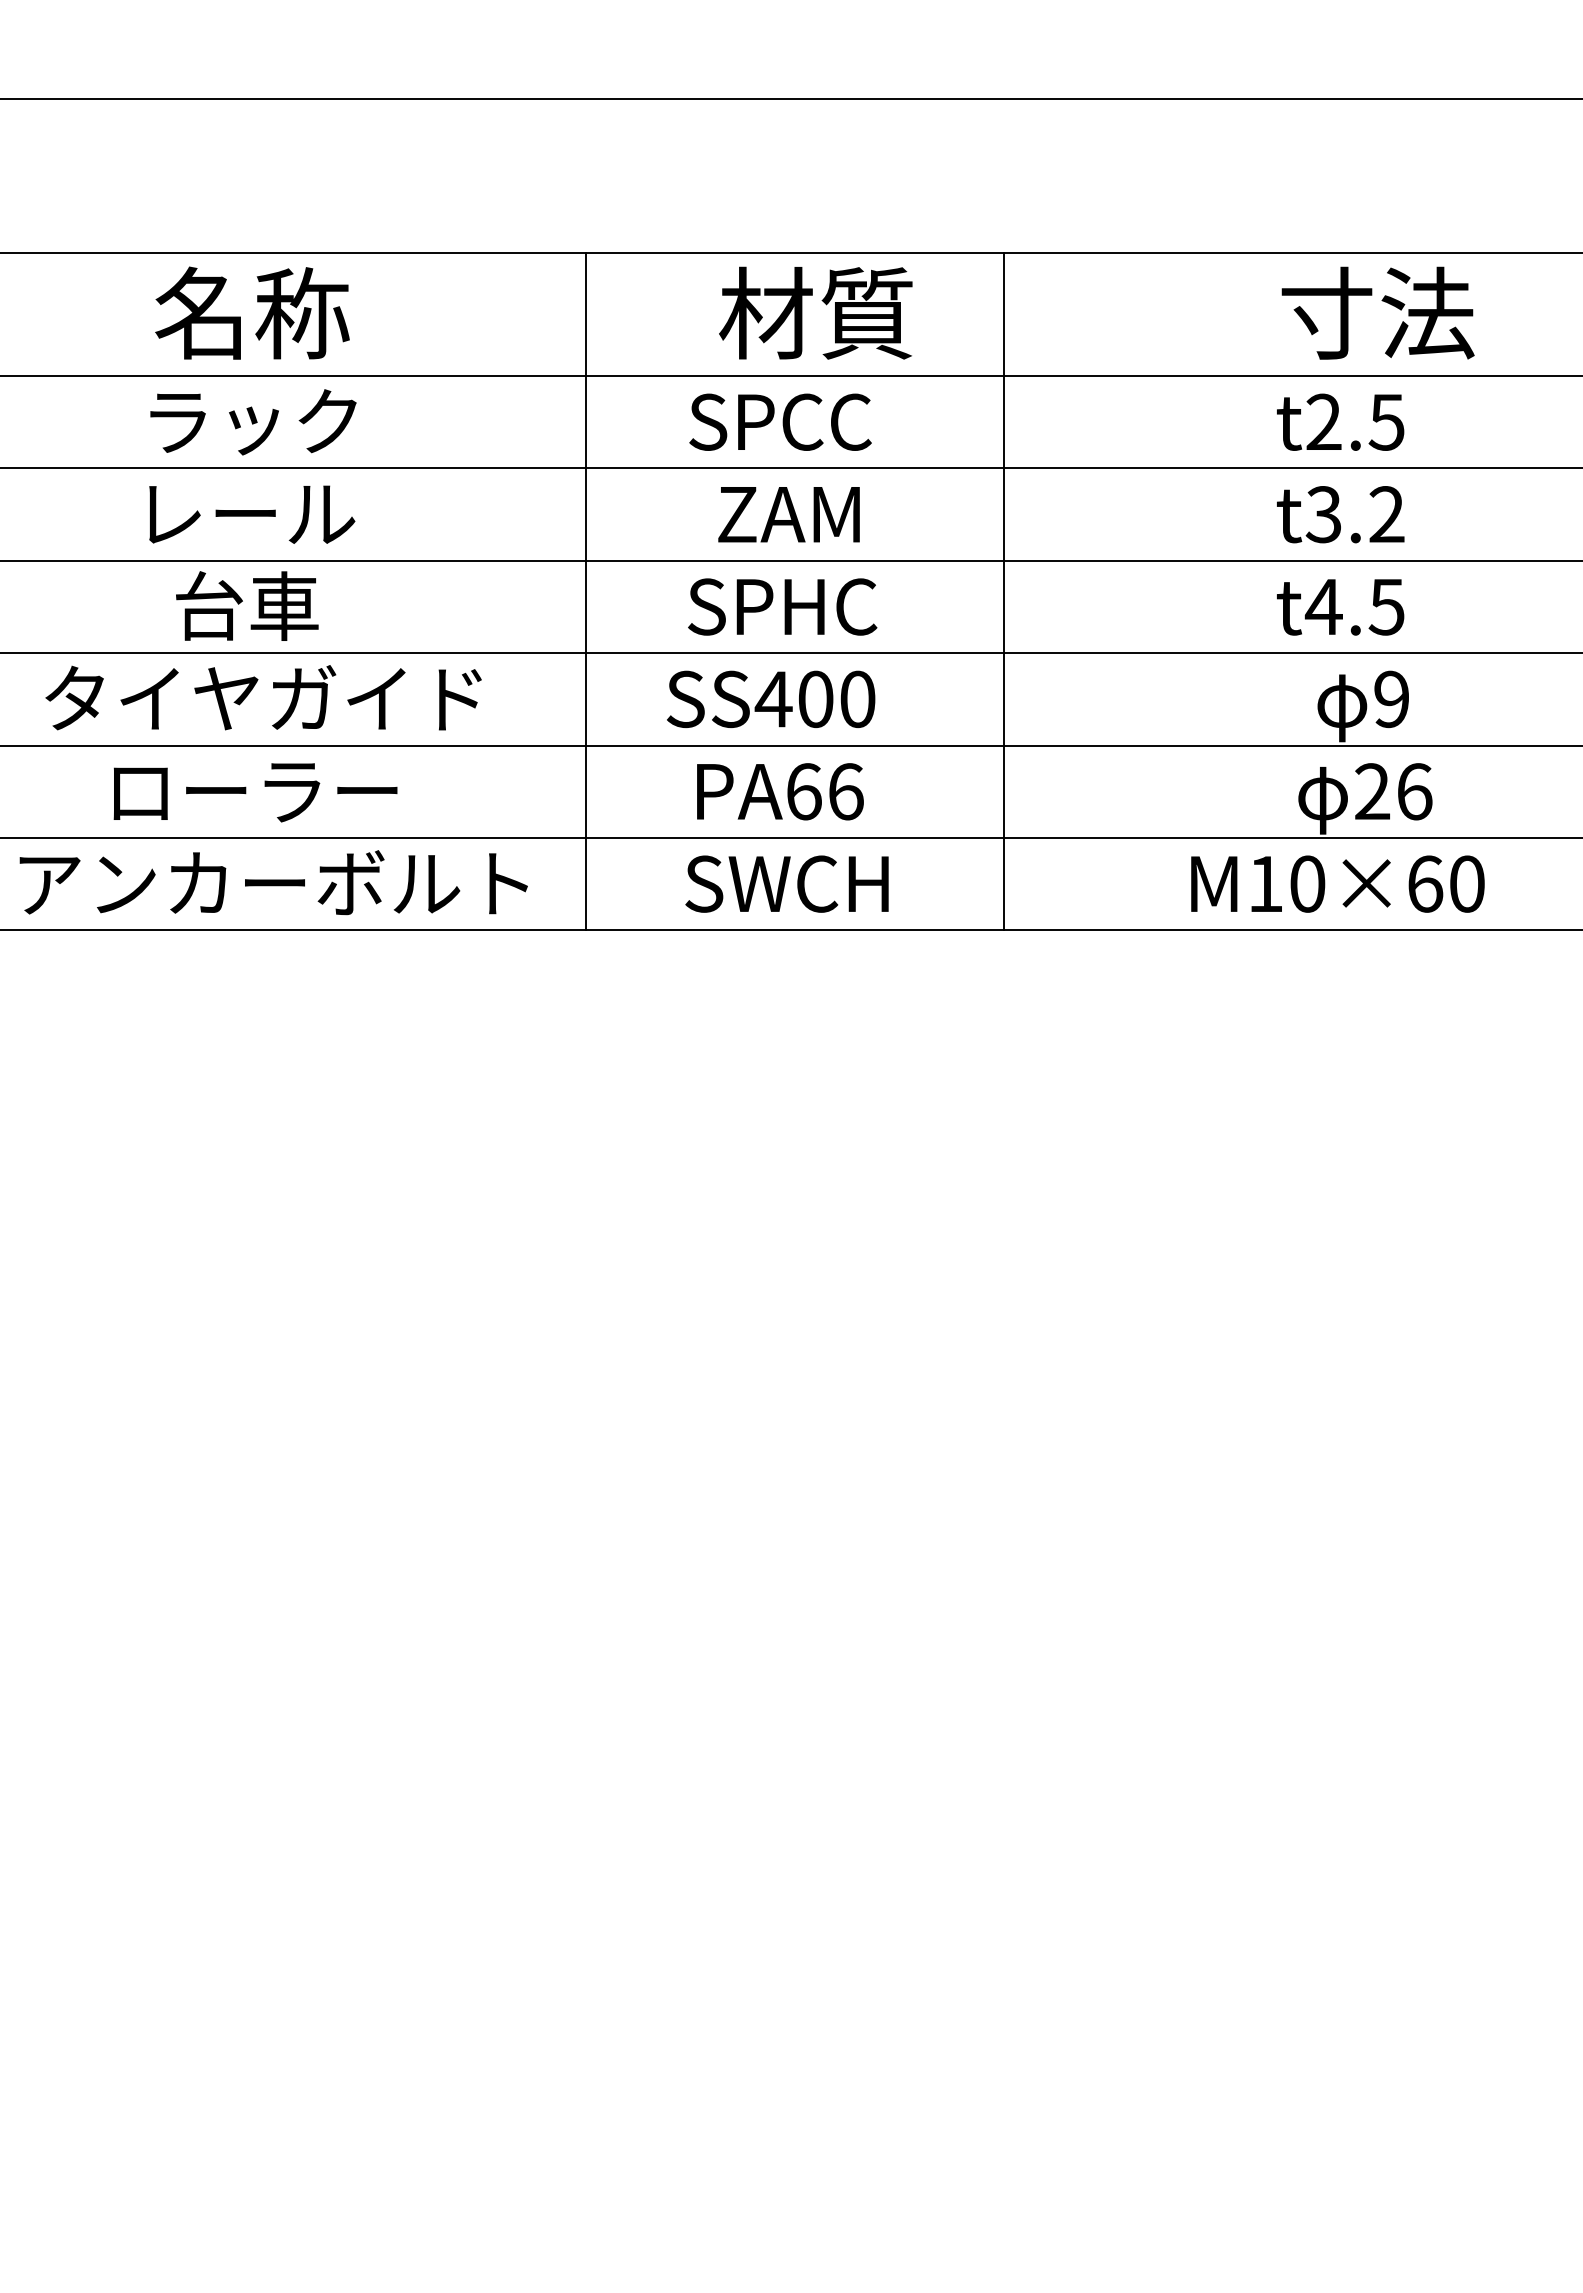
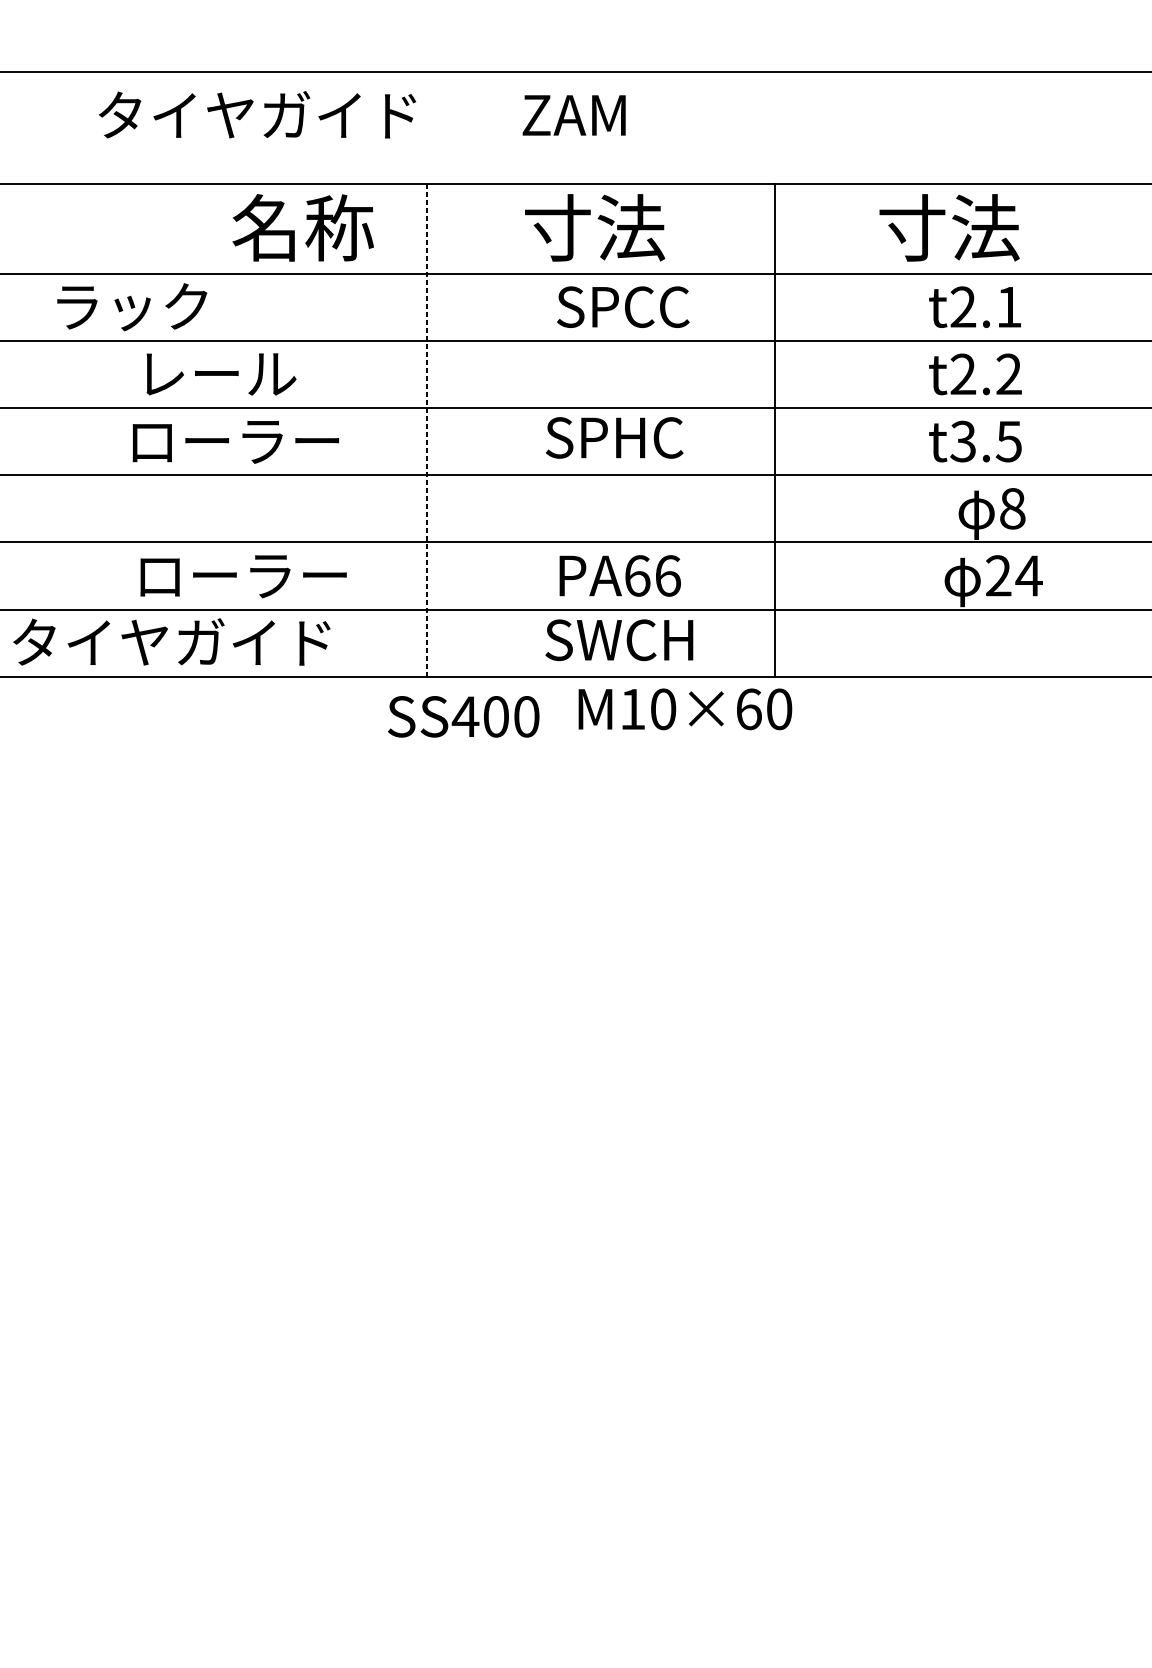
text: (252, 312) -> (303, 227), moved
text: (816, 312) -> (594, 227), 材質 -> 寸法
text: (1377, 312) -> (949, 227), moved
text: (780, 421) -> (623, 306), moved
text: (253, 422) -> (132, 307), moved
text: (1386, 422) -> (1008, 307), t2.5 -> t2.1
text: (252, 514) -> (221, 374), moved
text: (788, 514) -> (573, 115), moved
text: (1323, 514) -> (962, 374), t3.2 -> t2.2
line: (586, 591) -> (426, 430), solid -> dashed
line: (1003, 591) -> (774, 430), moved
text: (320, 605) -> (233, 440), 台車 -> ローラー
text: (782, 606) -> (614, 437), moved
text: (1323, 606) -> (962, 441), t4.5 -> t3.5
text: (263, 697) -> (257, 114), moved
text: (771, 698) -> (463, 716), moved
text: (1391, 699) -> (1012, 508), 9 -> 8
text: (780, 791) -> (620, 575), moved
text: (1414, 791) -> (1029, 575), 26 -> 24
text: (255, 792) -> (243, 576), moved
text: (272, 882) -> (198, 641), アンカーボルト -> タイヤガイド
text: (786, 883) -> (618, 639), moved
text: (1337, 883) -> (685, 708), moved

